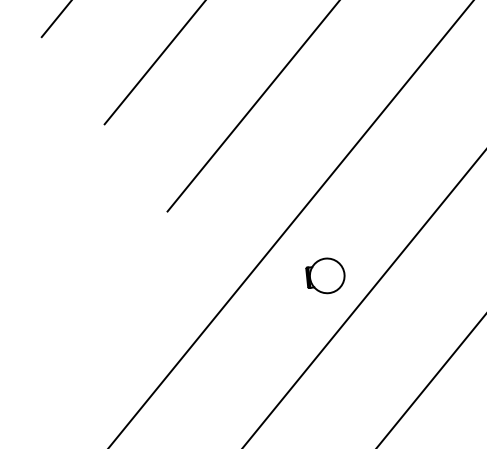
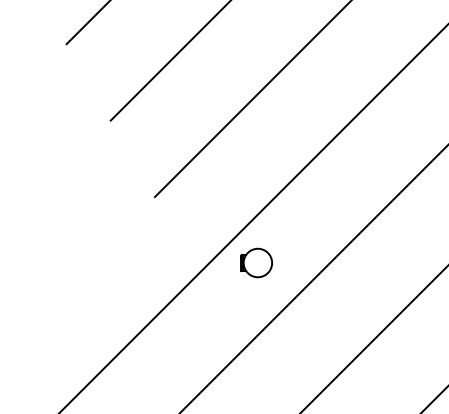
part: (325, 275) -> (256, 262), moved

